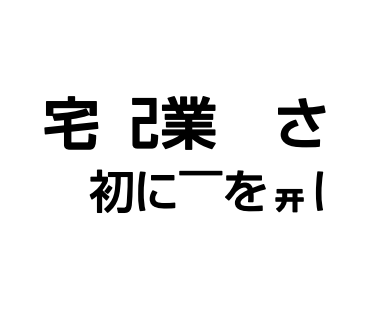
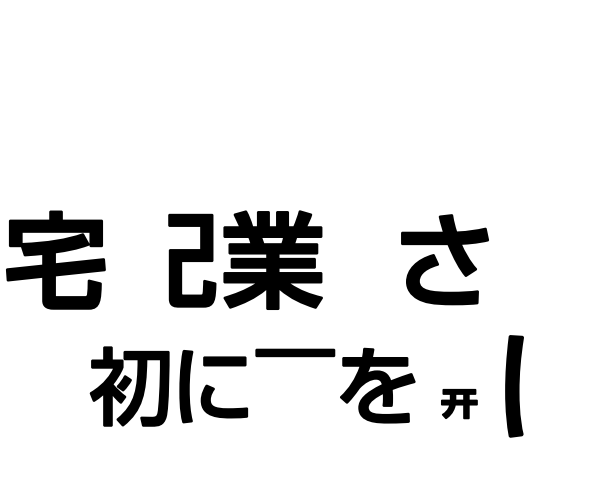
part: (301, 122) -> (444, 259), moved
part: (319, 190) -> (514, 385), size x1.4
part: (289, 200) -> (459, 403), size x0.7

